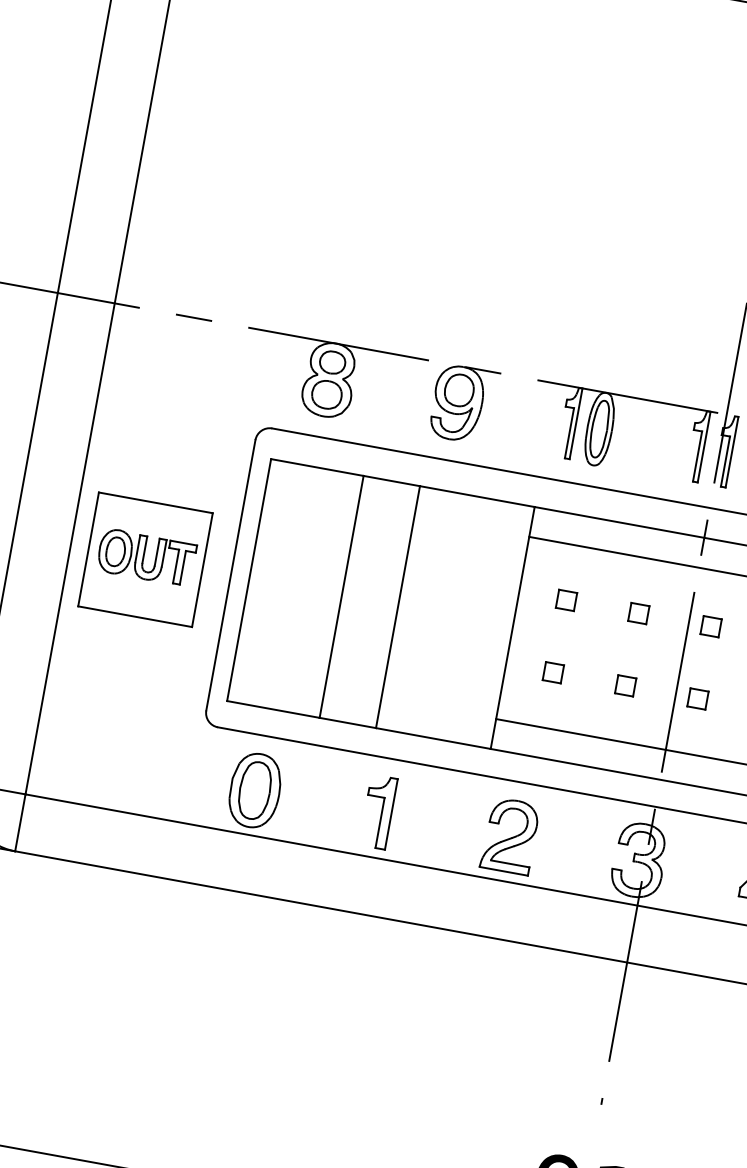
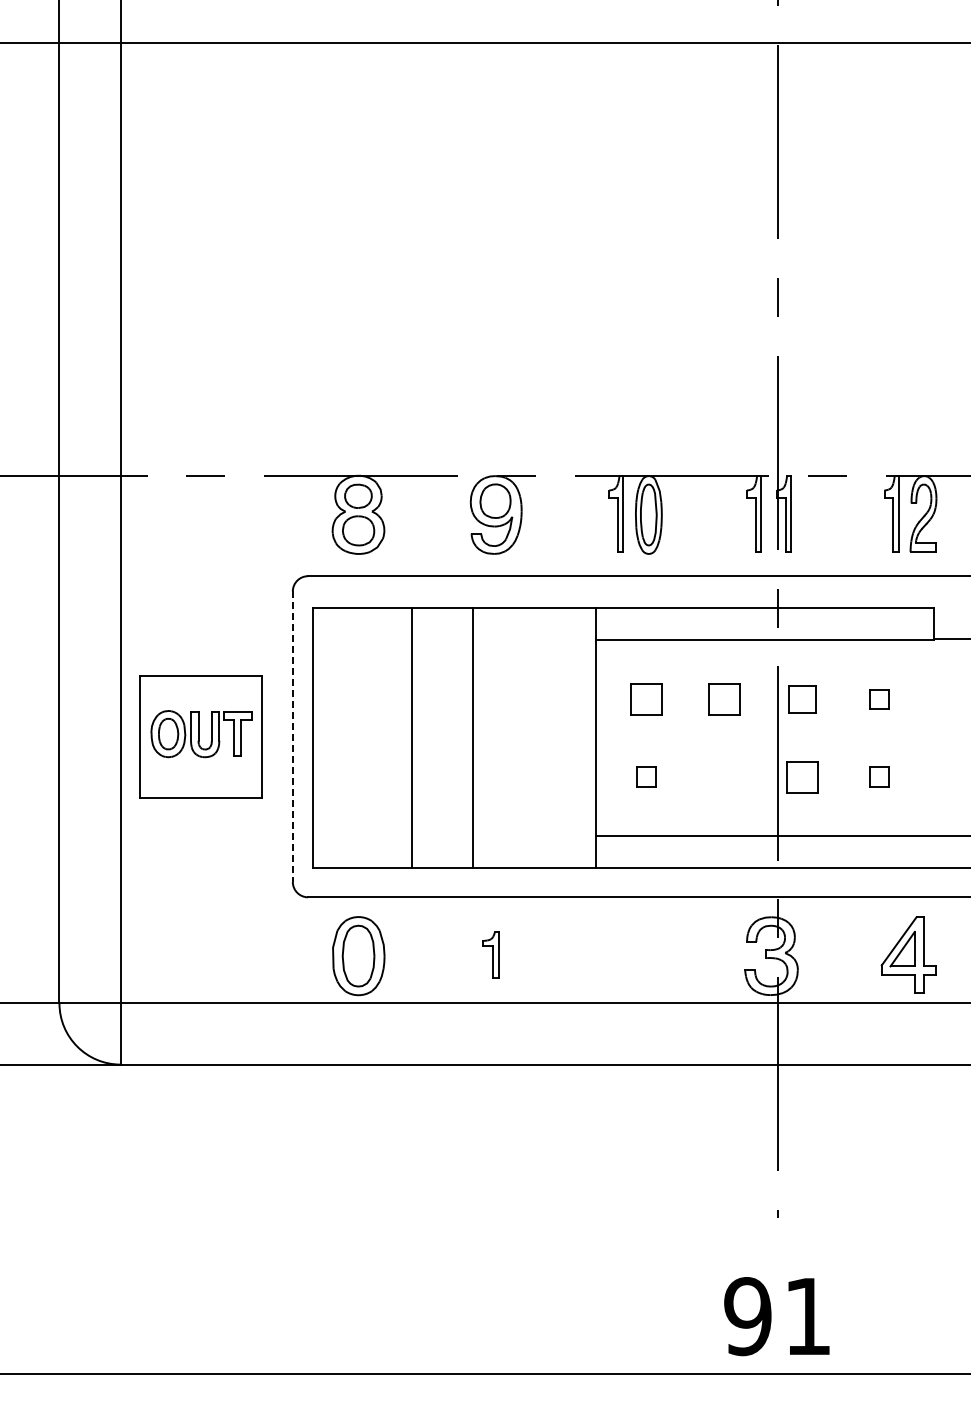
line: (230, 575) -> (292, 737), solid -> dashed
part: (566, 600) -> (646, 699), size x1.6
part: (638, 613) -> (724, 699), size x1.6
part: (710, 626) -> (801, 699), size x1.4
part: (625, 685) -> (724, 776), removed
part: (697, 698) -> (801, 776), size x1.6
part: (378, 811) -> (490, 954), size x0.6
part: (510, 835) -> (632, 954), removed

